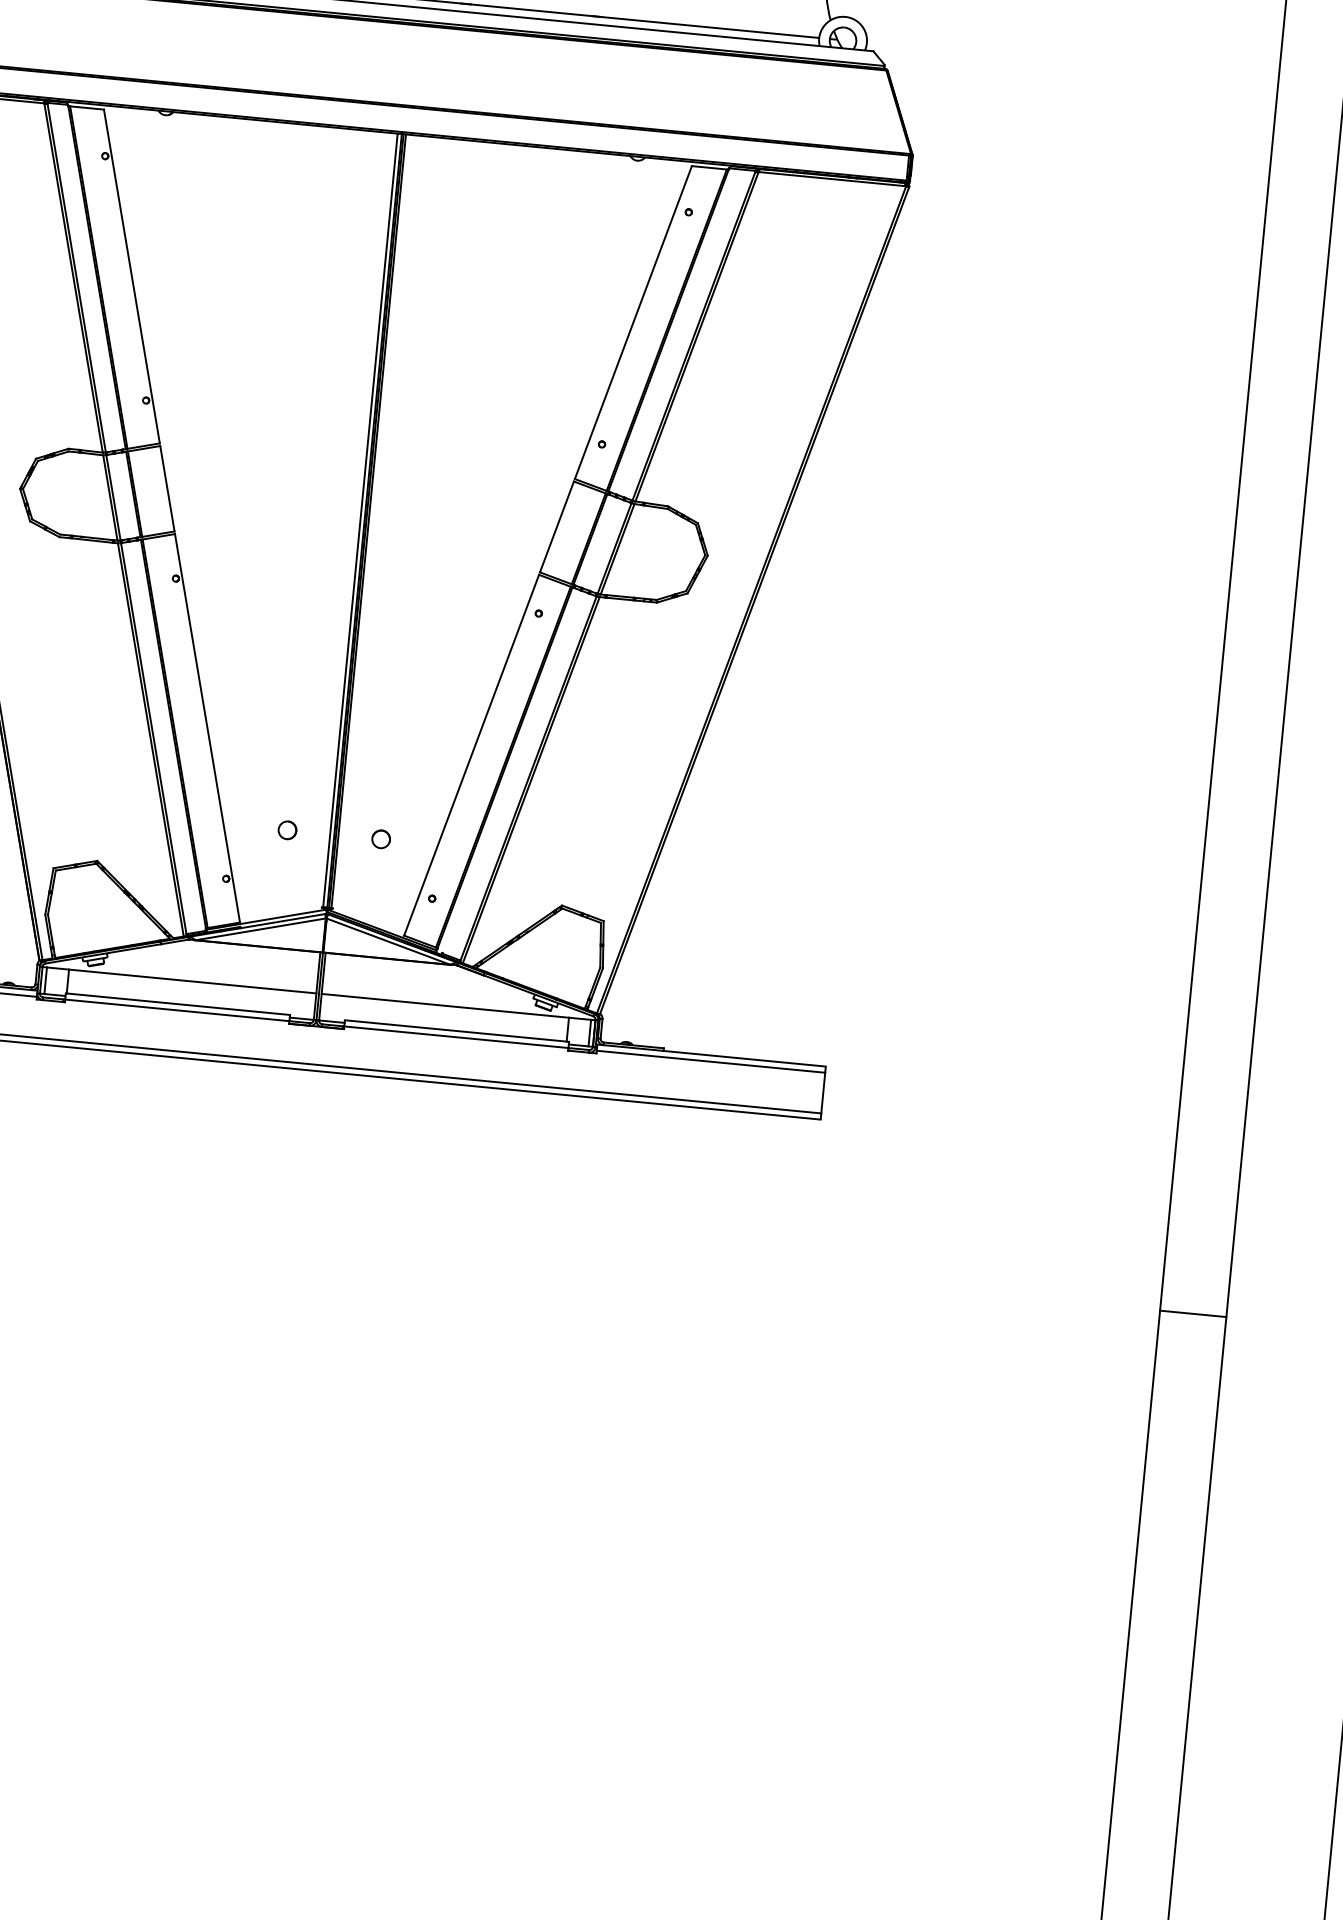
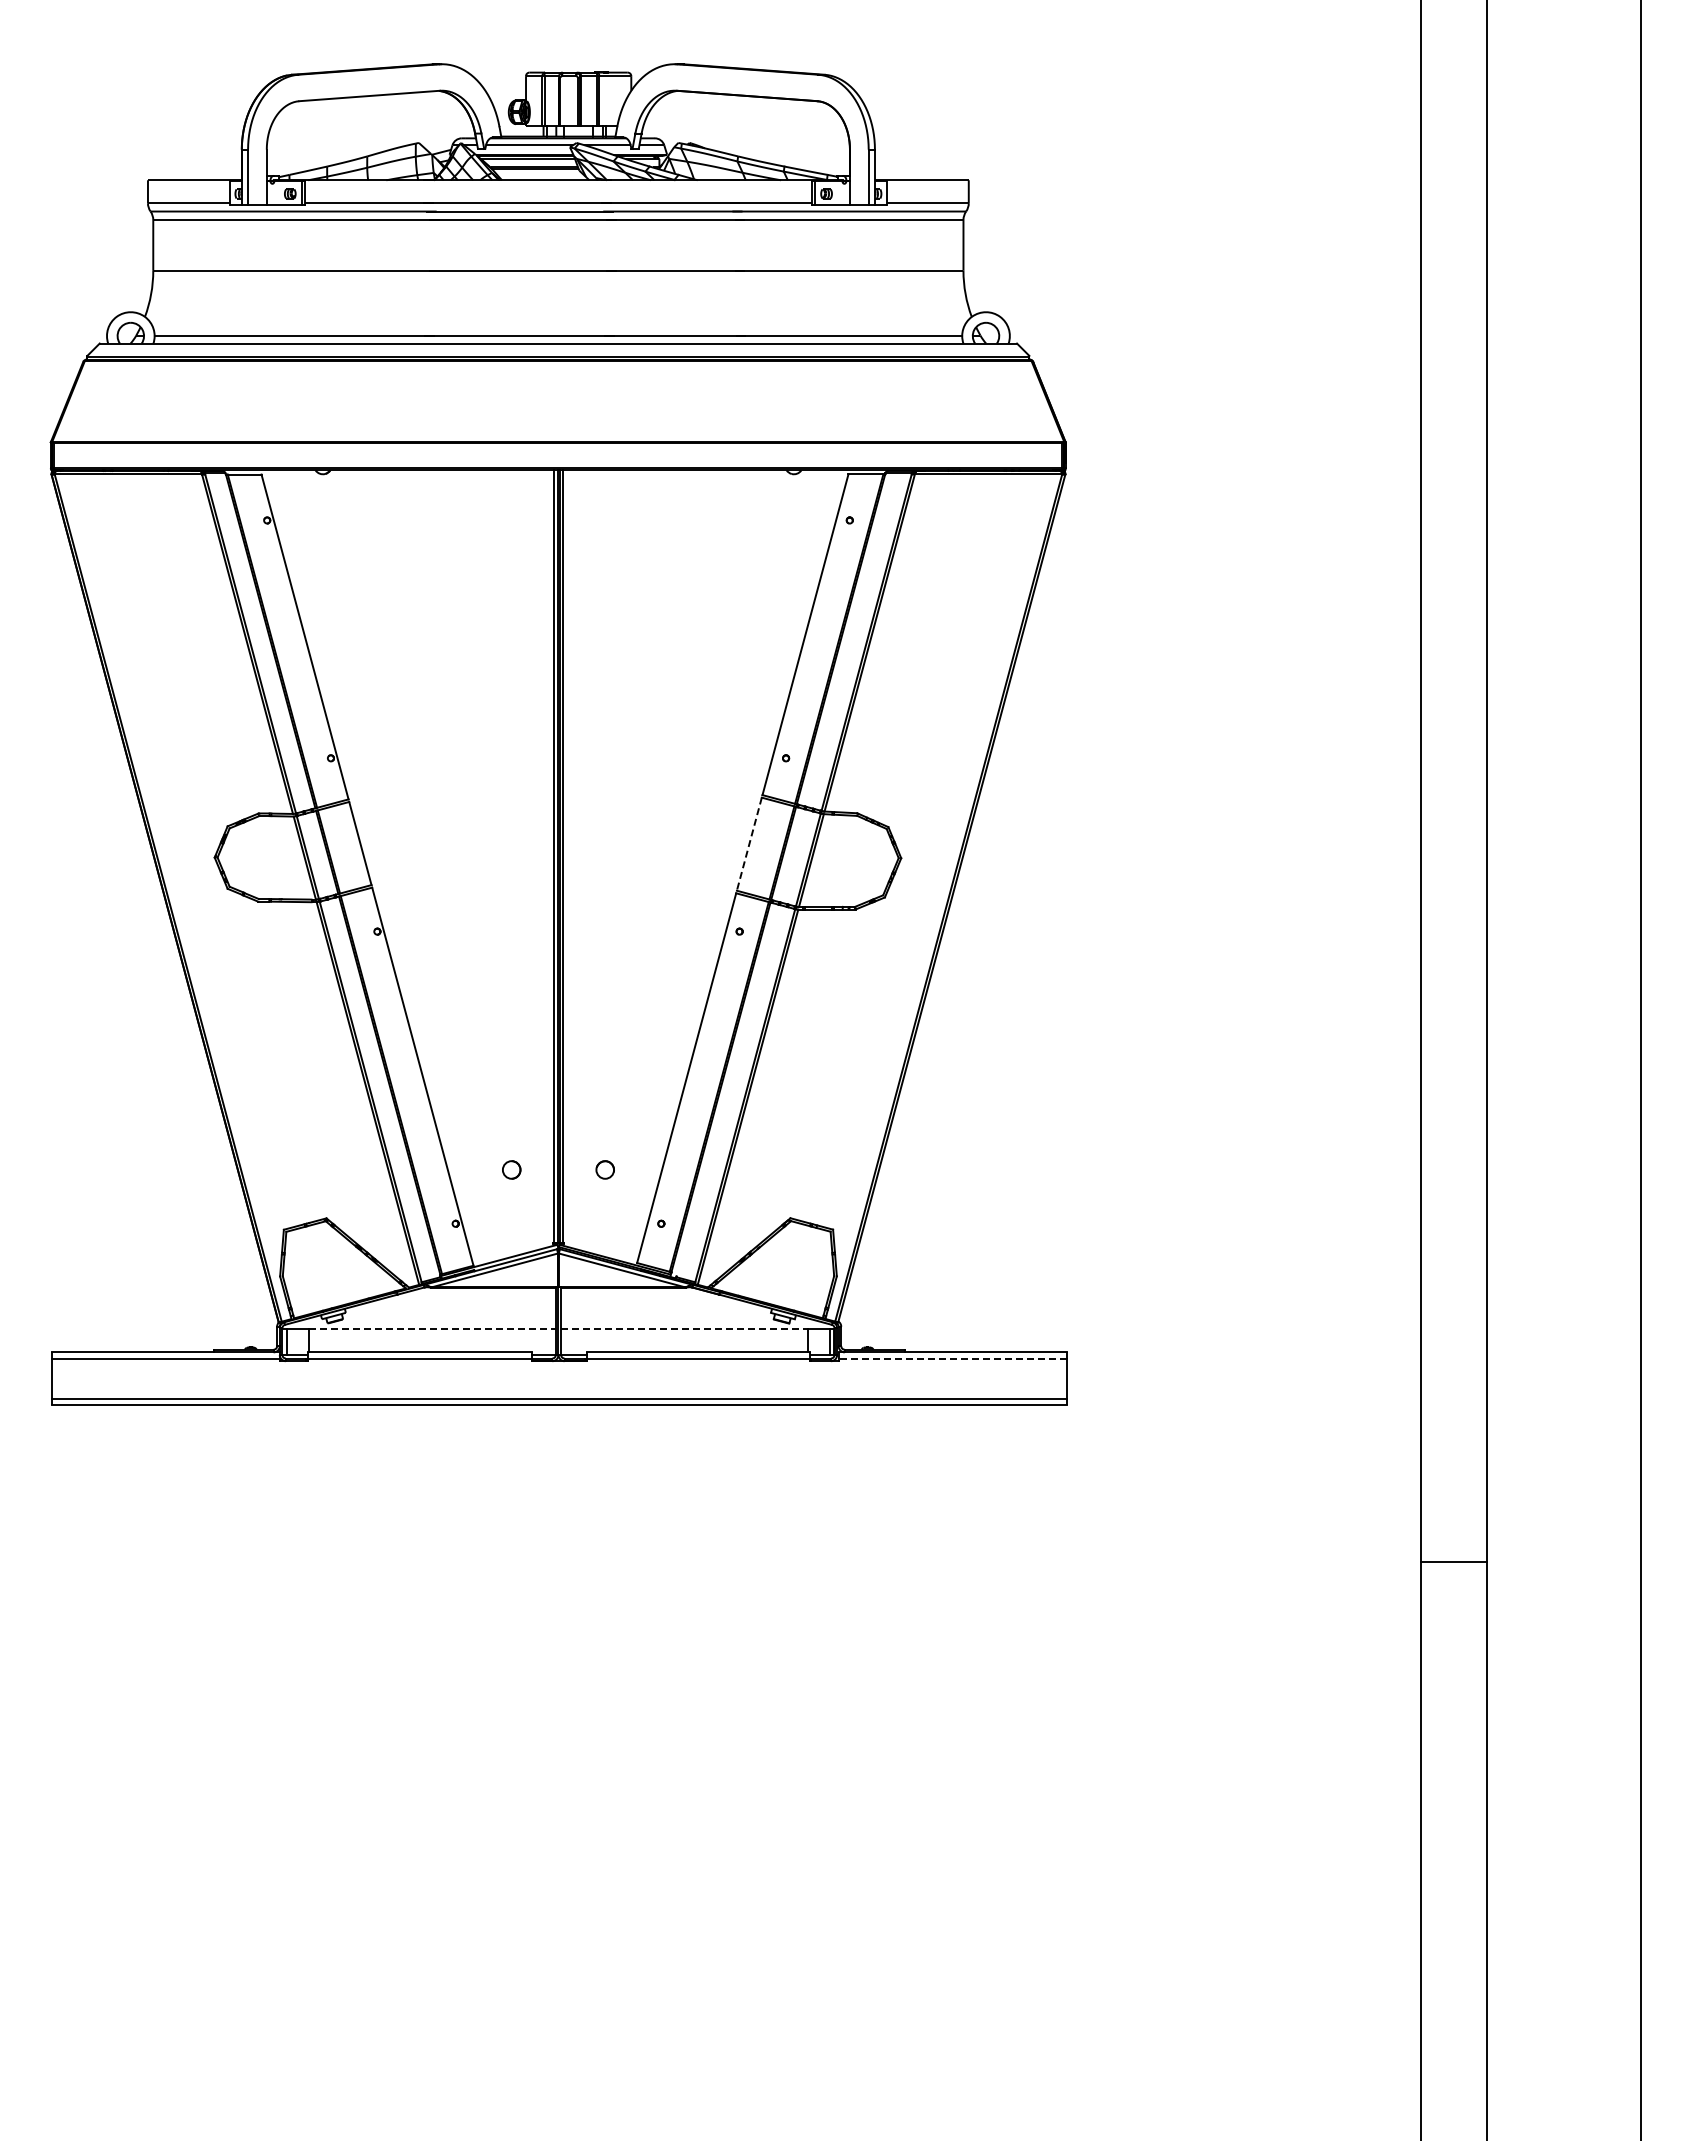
line: (557, 527) -> (749, 844), solid -> dashed
line: (192, 981) -> (432, 1328), solid -> dashed
line: (446, 1005) -> (685, 1328), solid -> dashed
line: (710, 1061) -> (952, 1358), solid -> dashed

